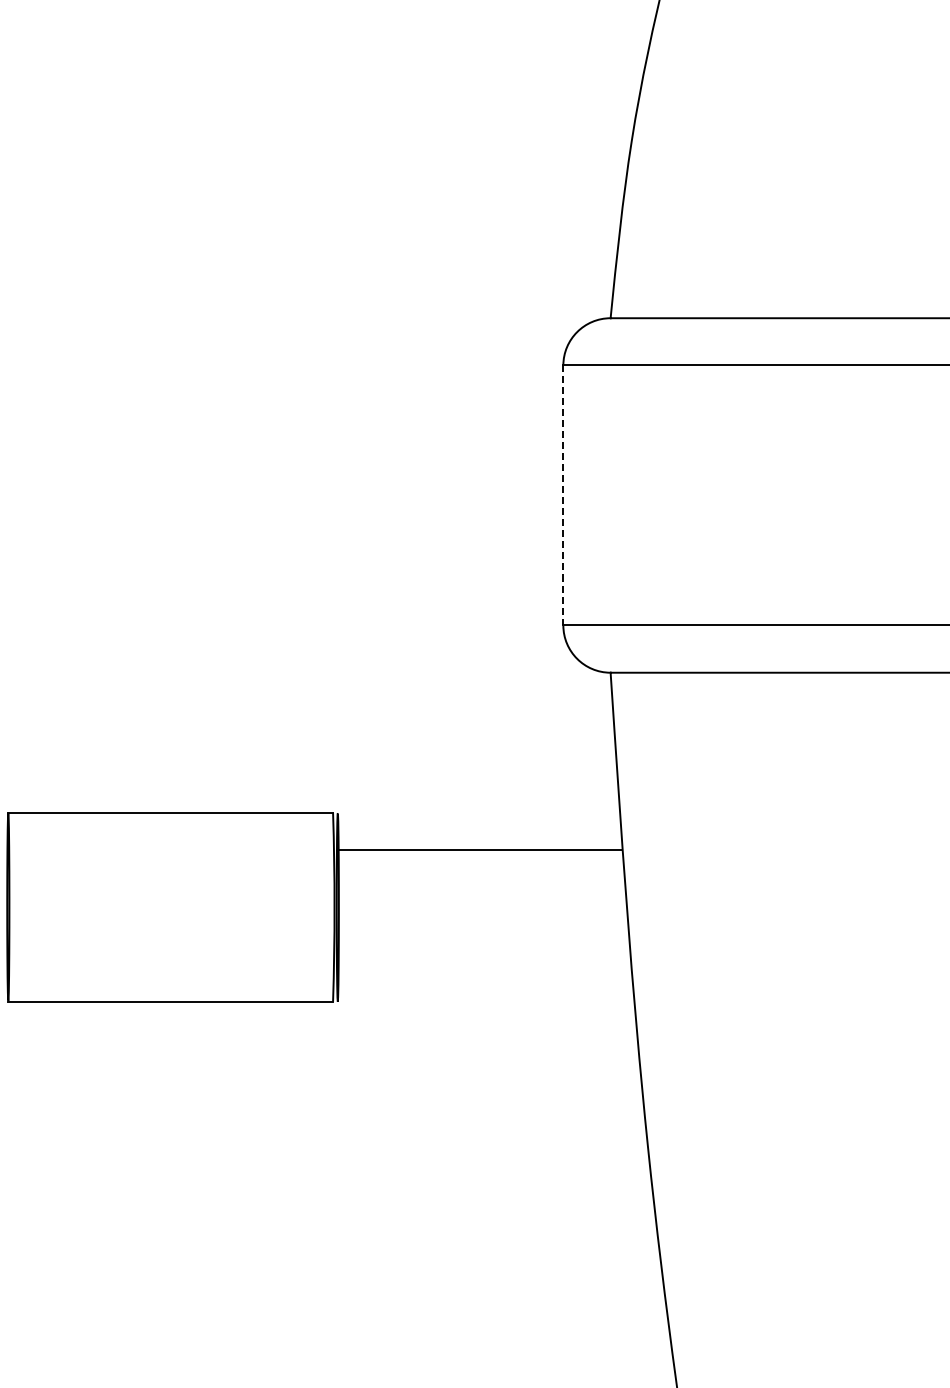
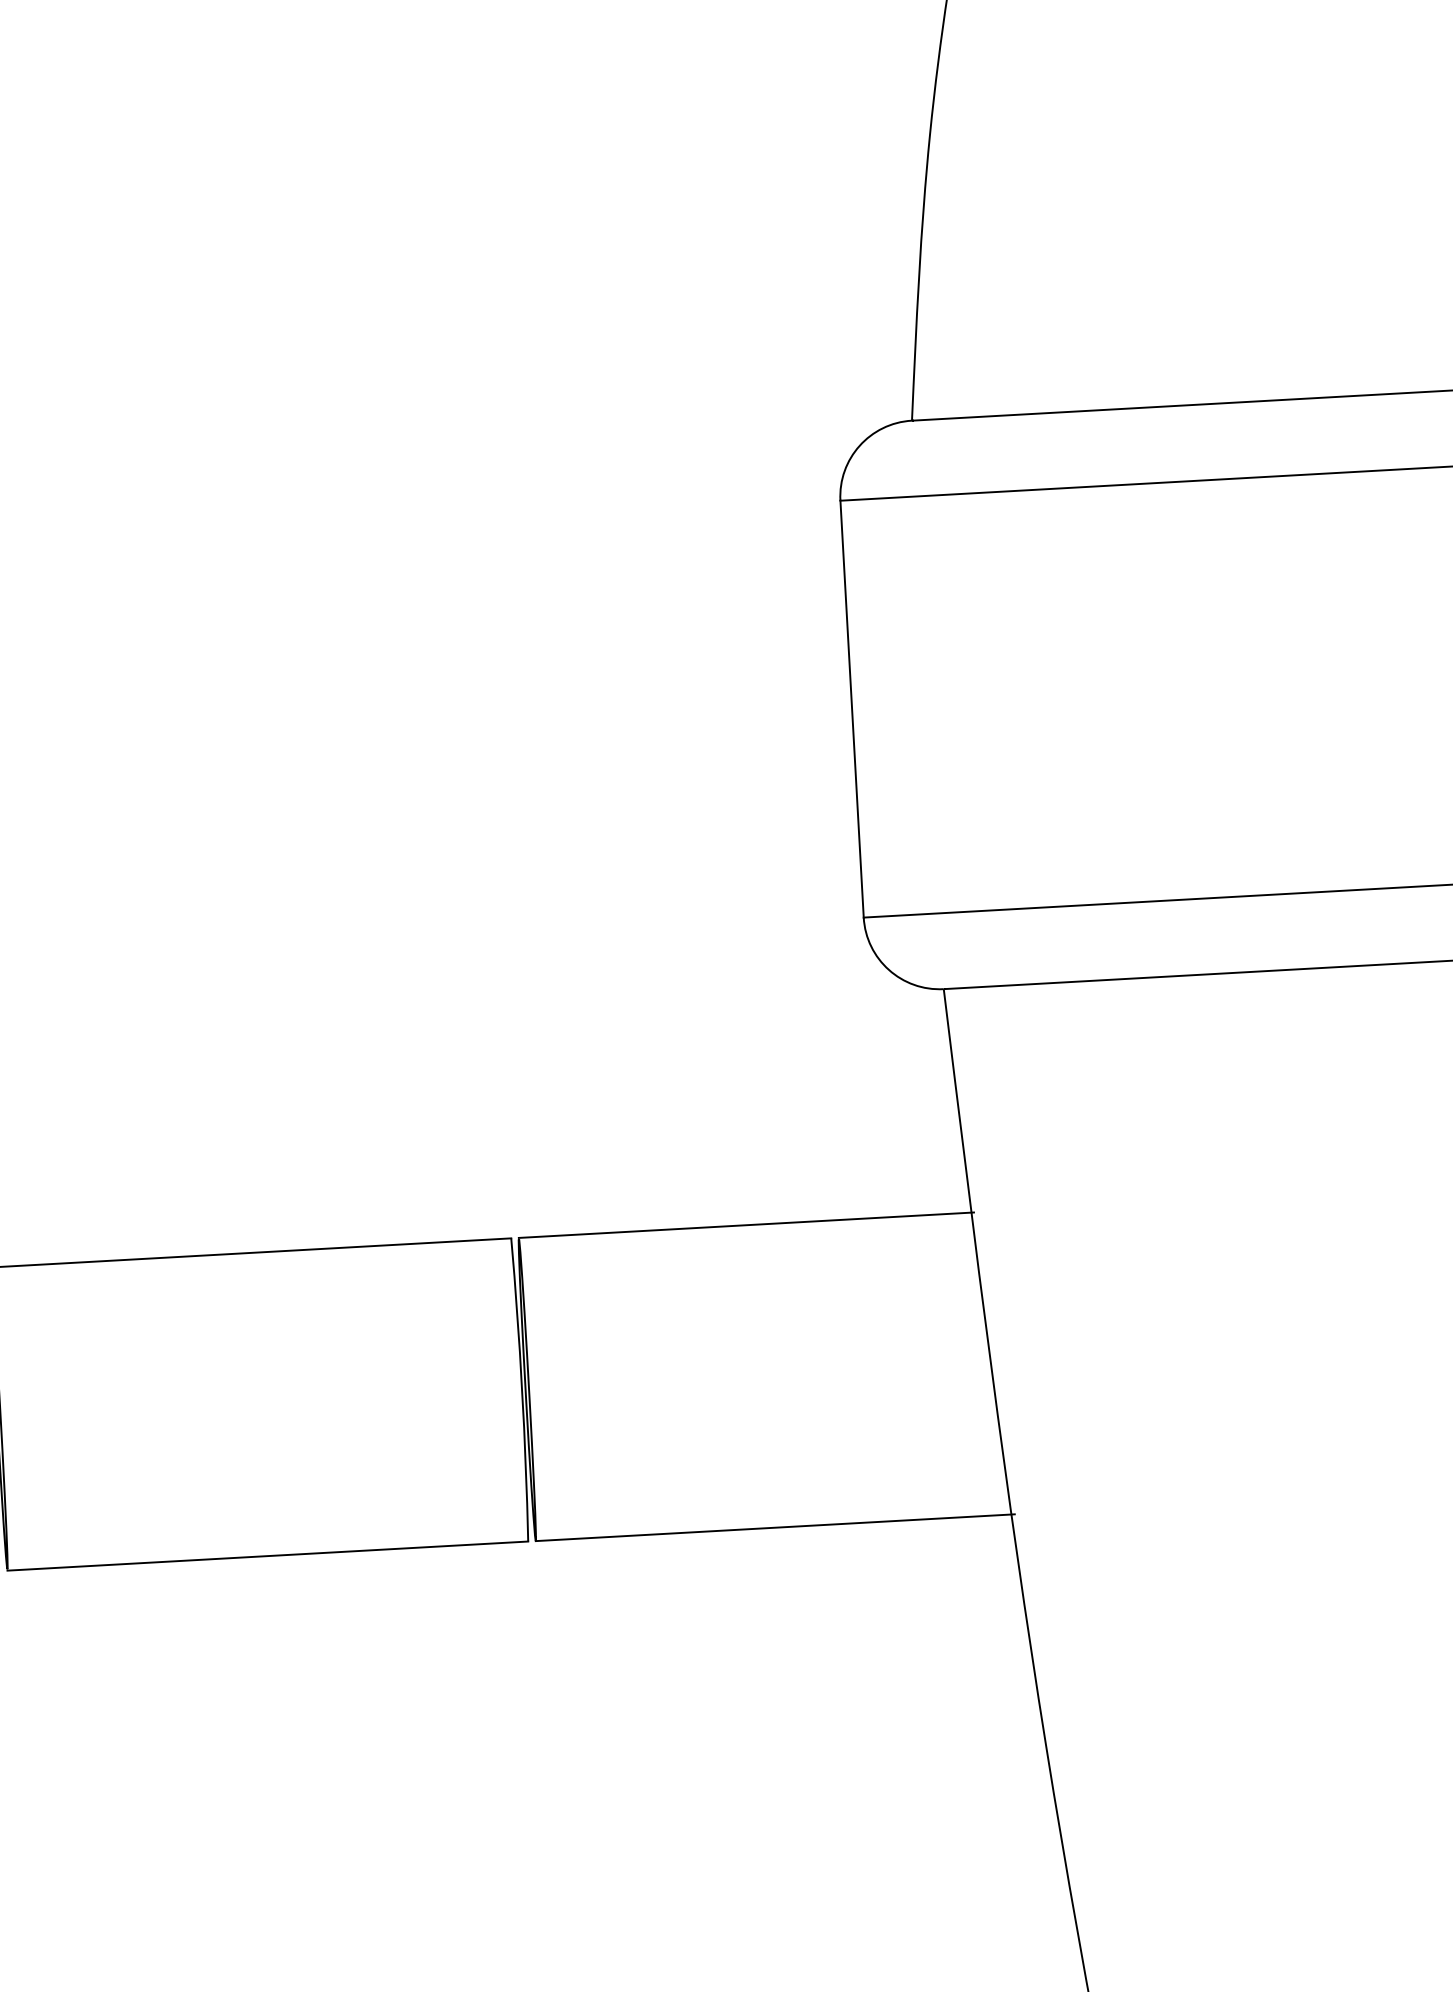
line: (563, 495) -> (852, 709), dashed -> solid
line: (479, 849) -> (746, 1225), moved
line: (486, 1001) -> (774, 1527), added

